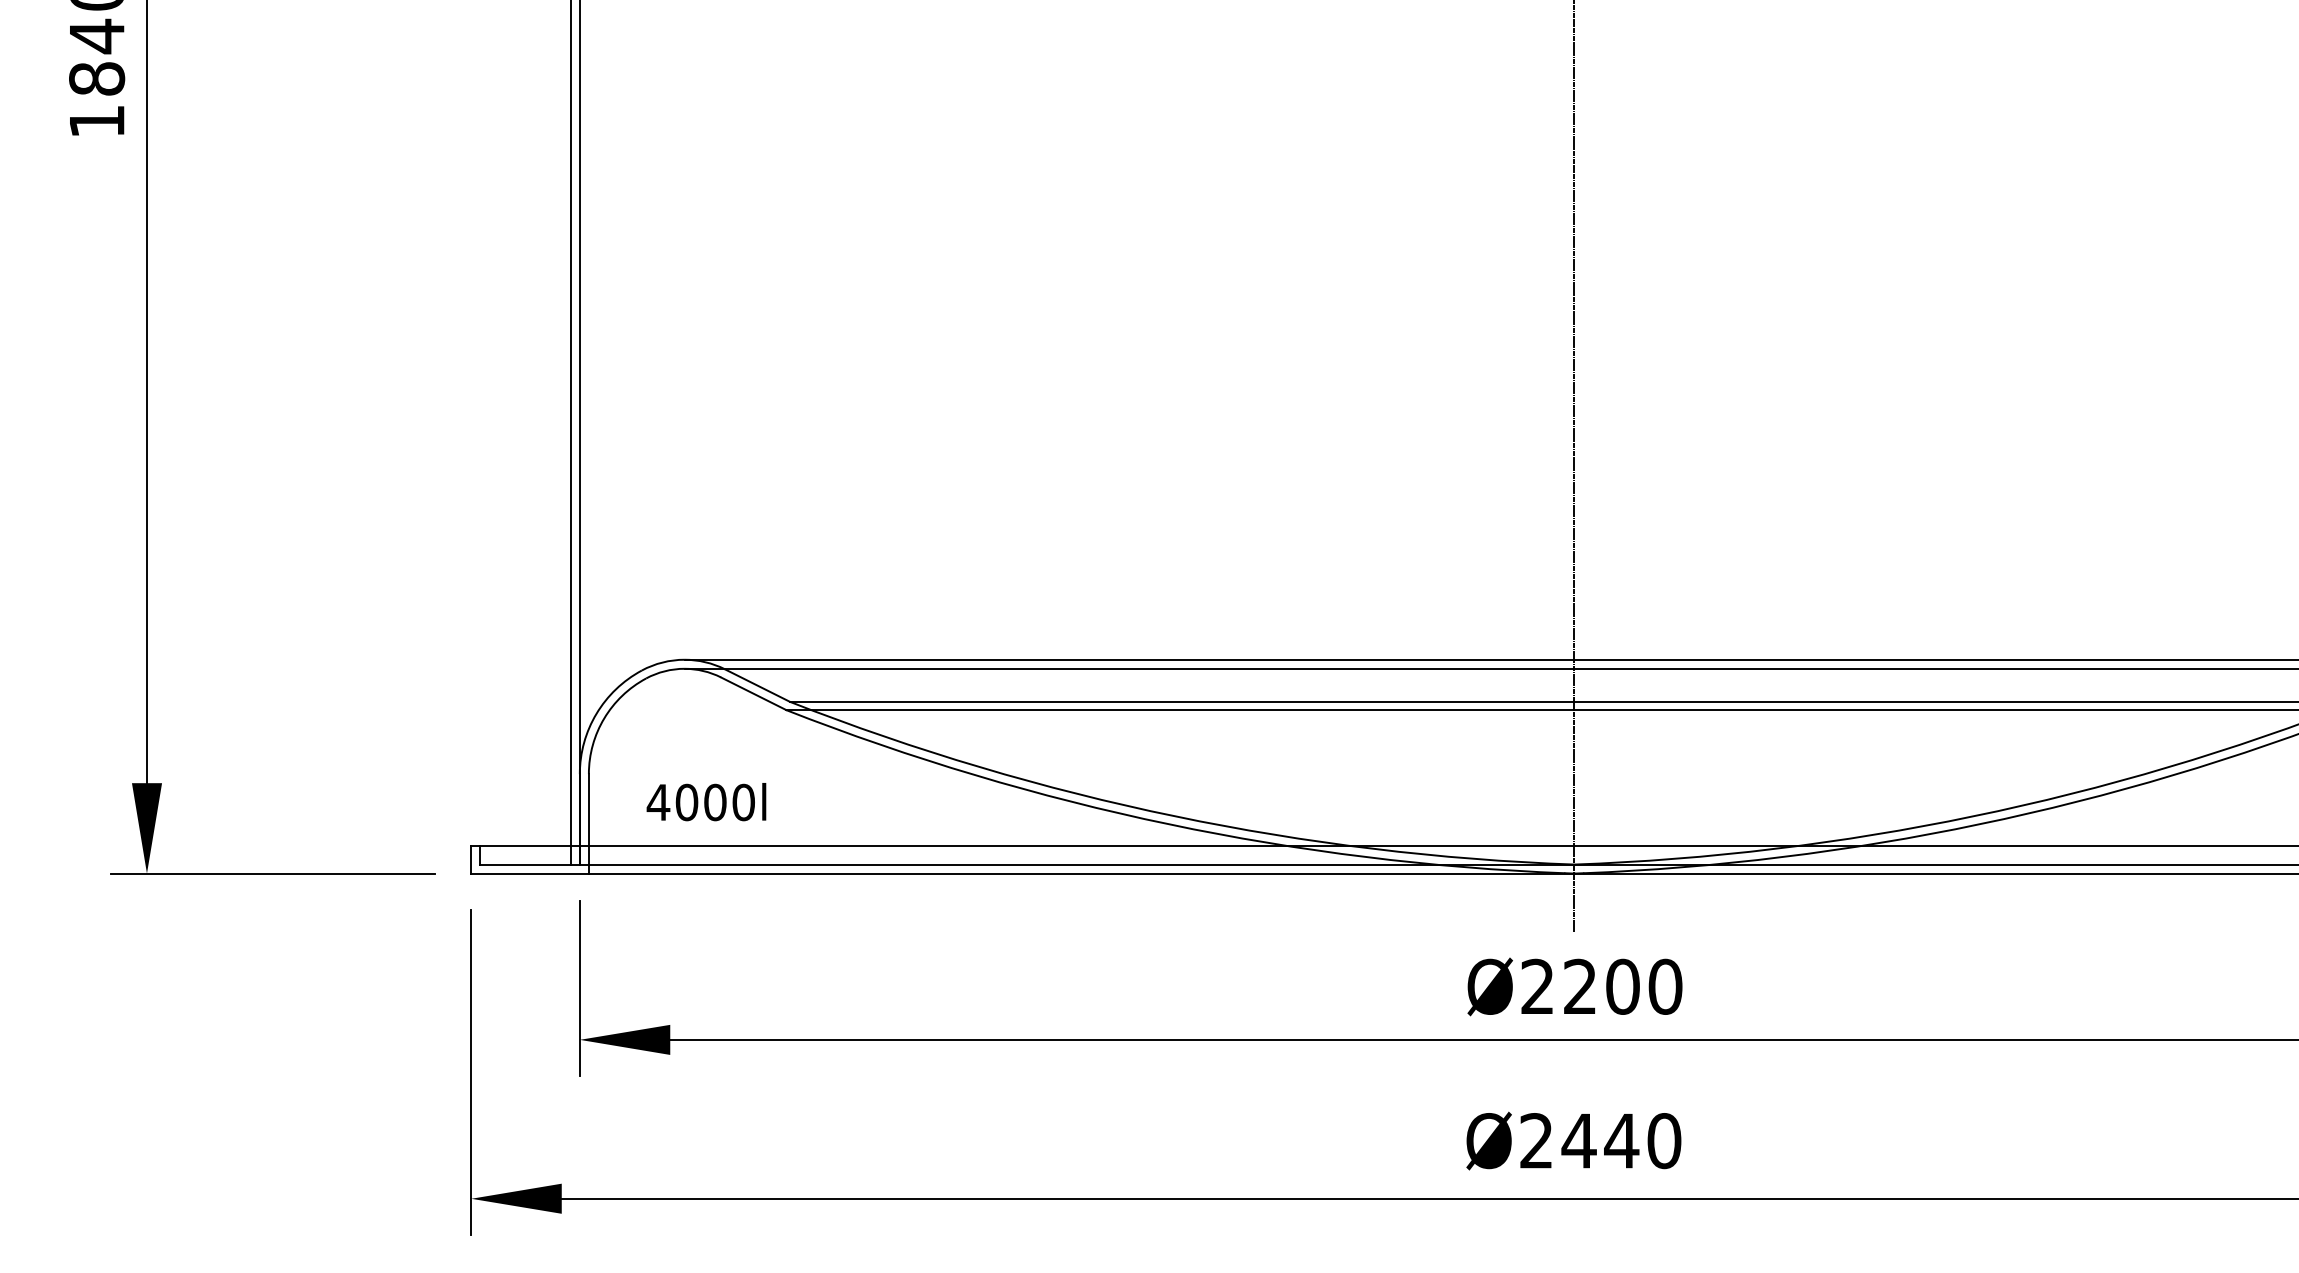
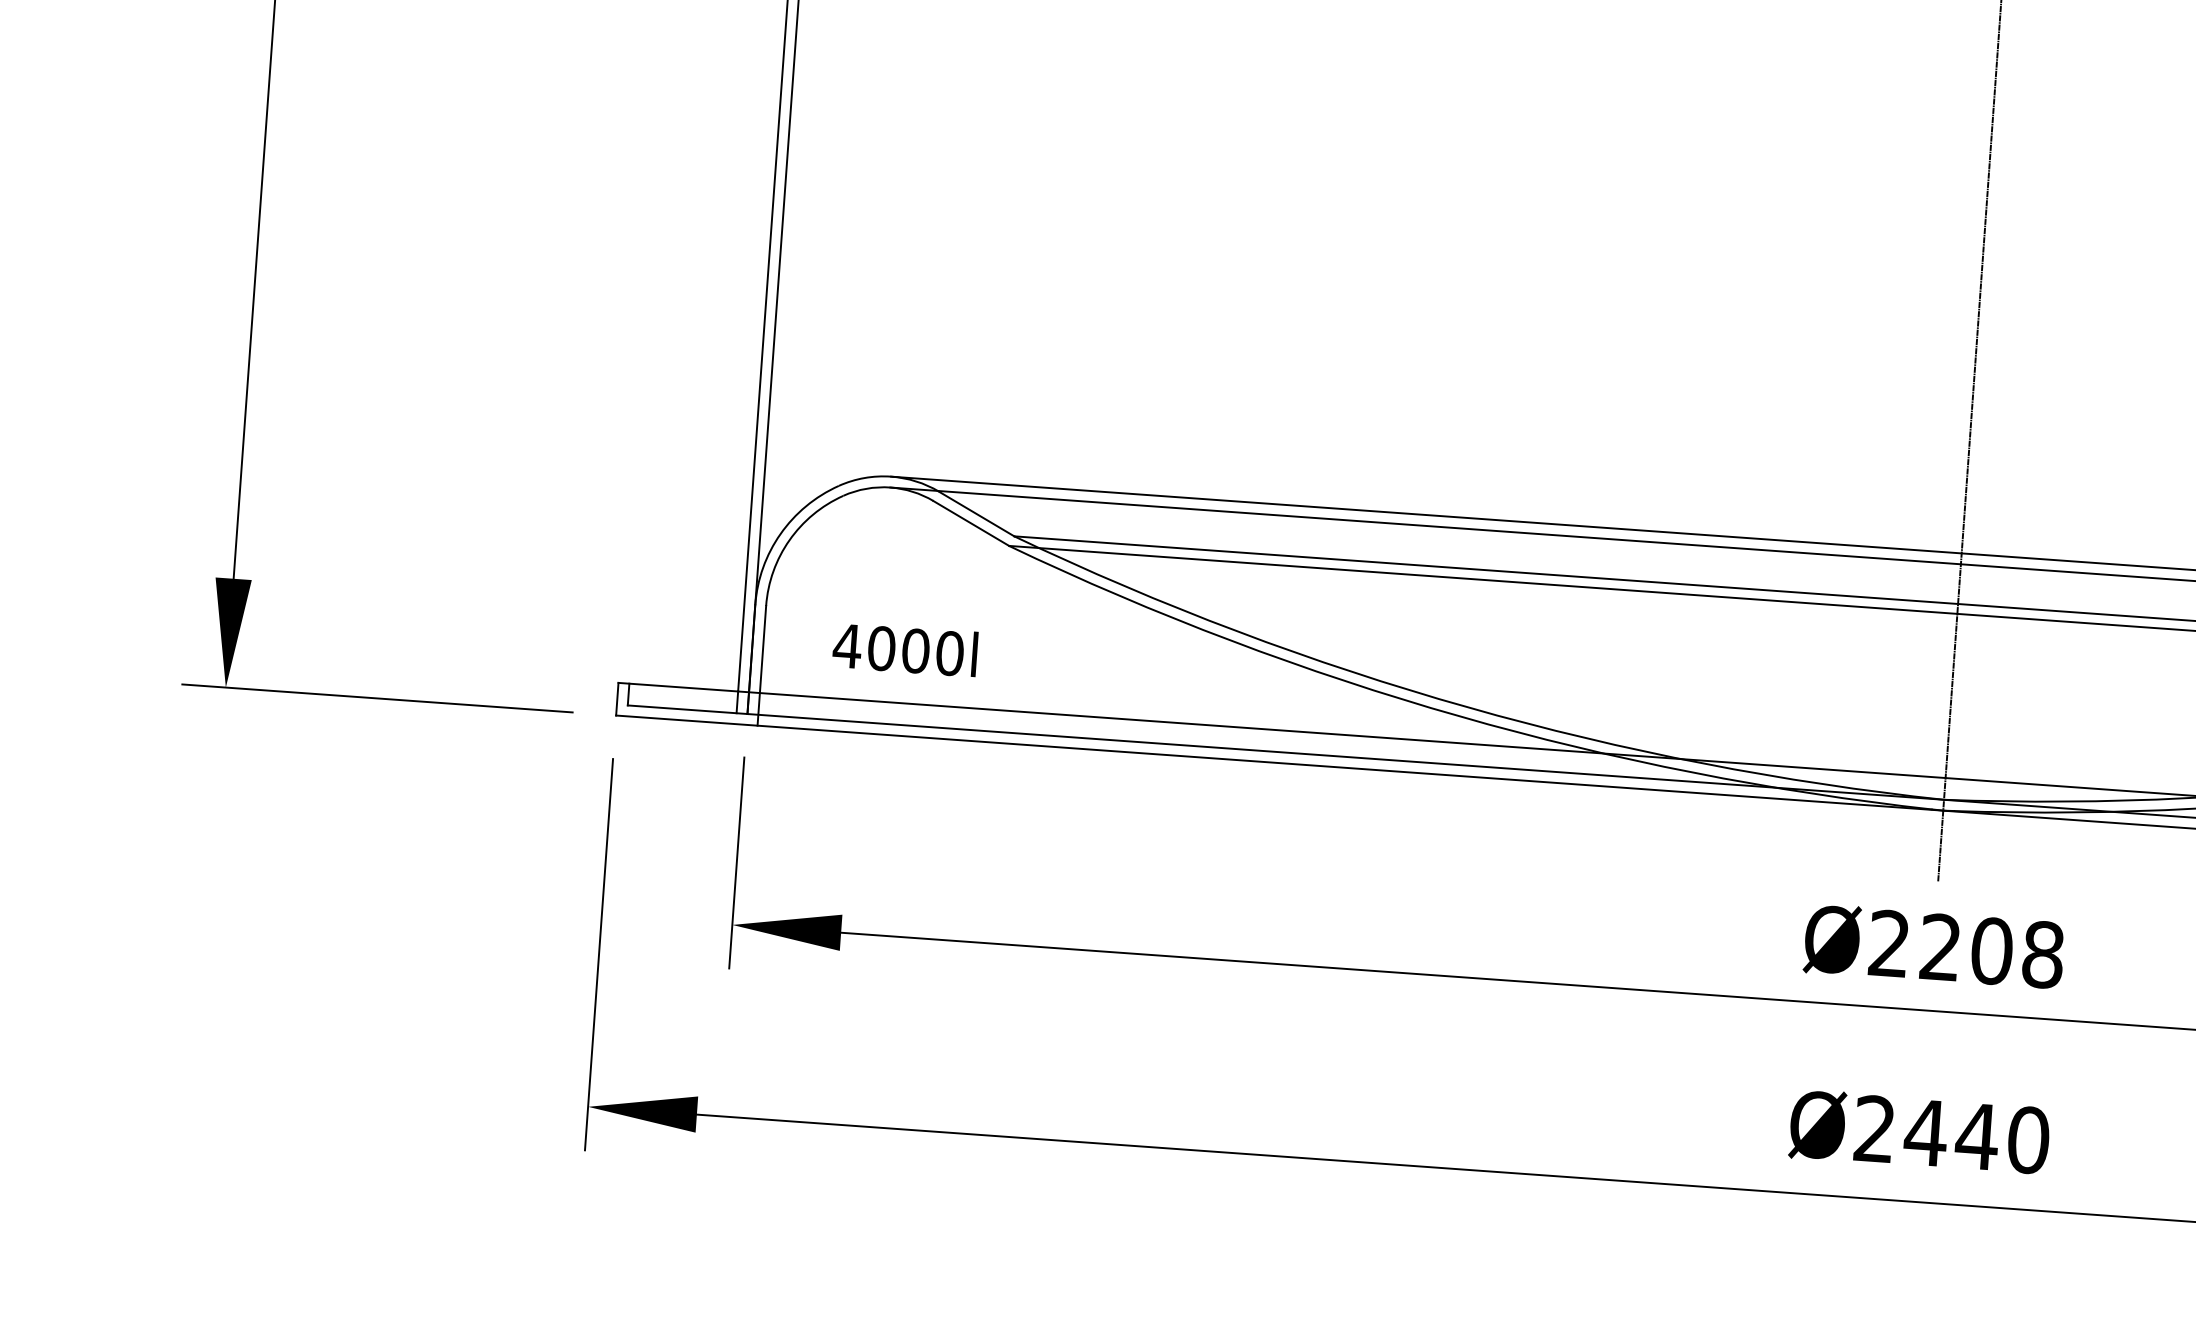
text: (1665, 986) -> (2043, 954), Ø2200 -> Ø2208

